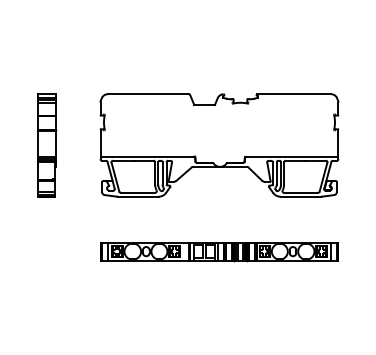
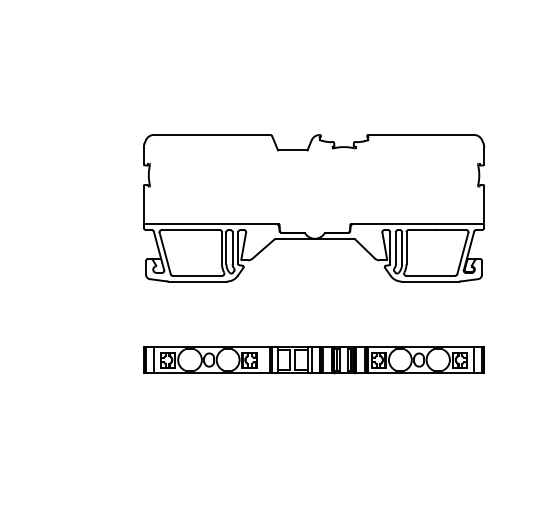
part: (47, 145) -> (68, 208), removed

